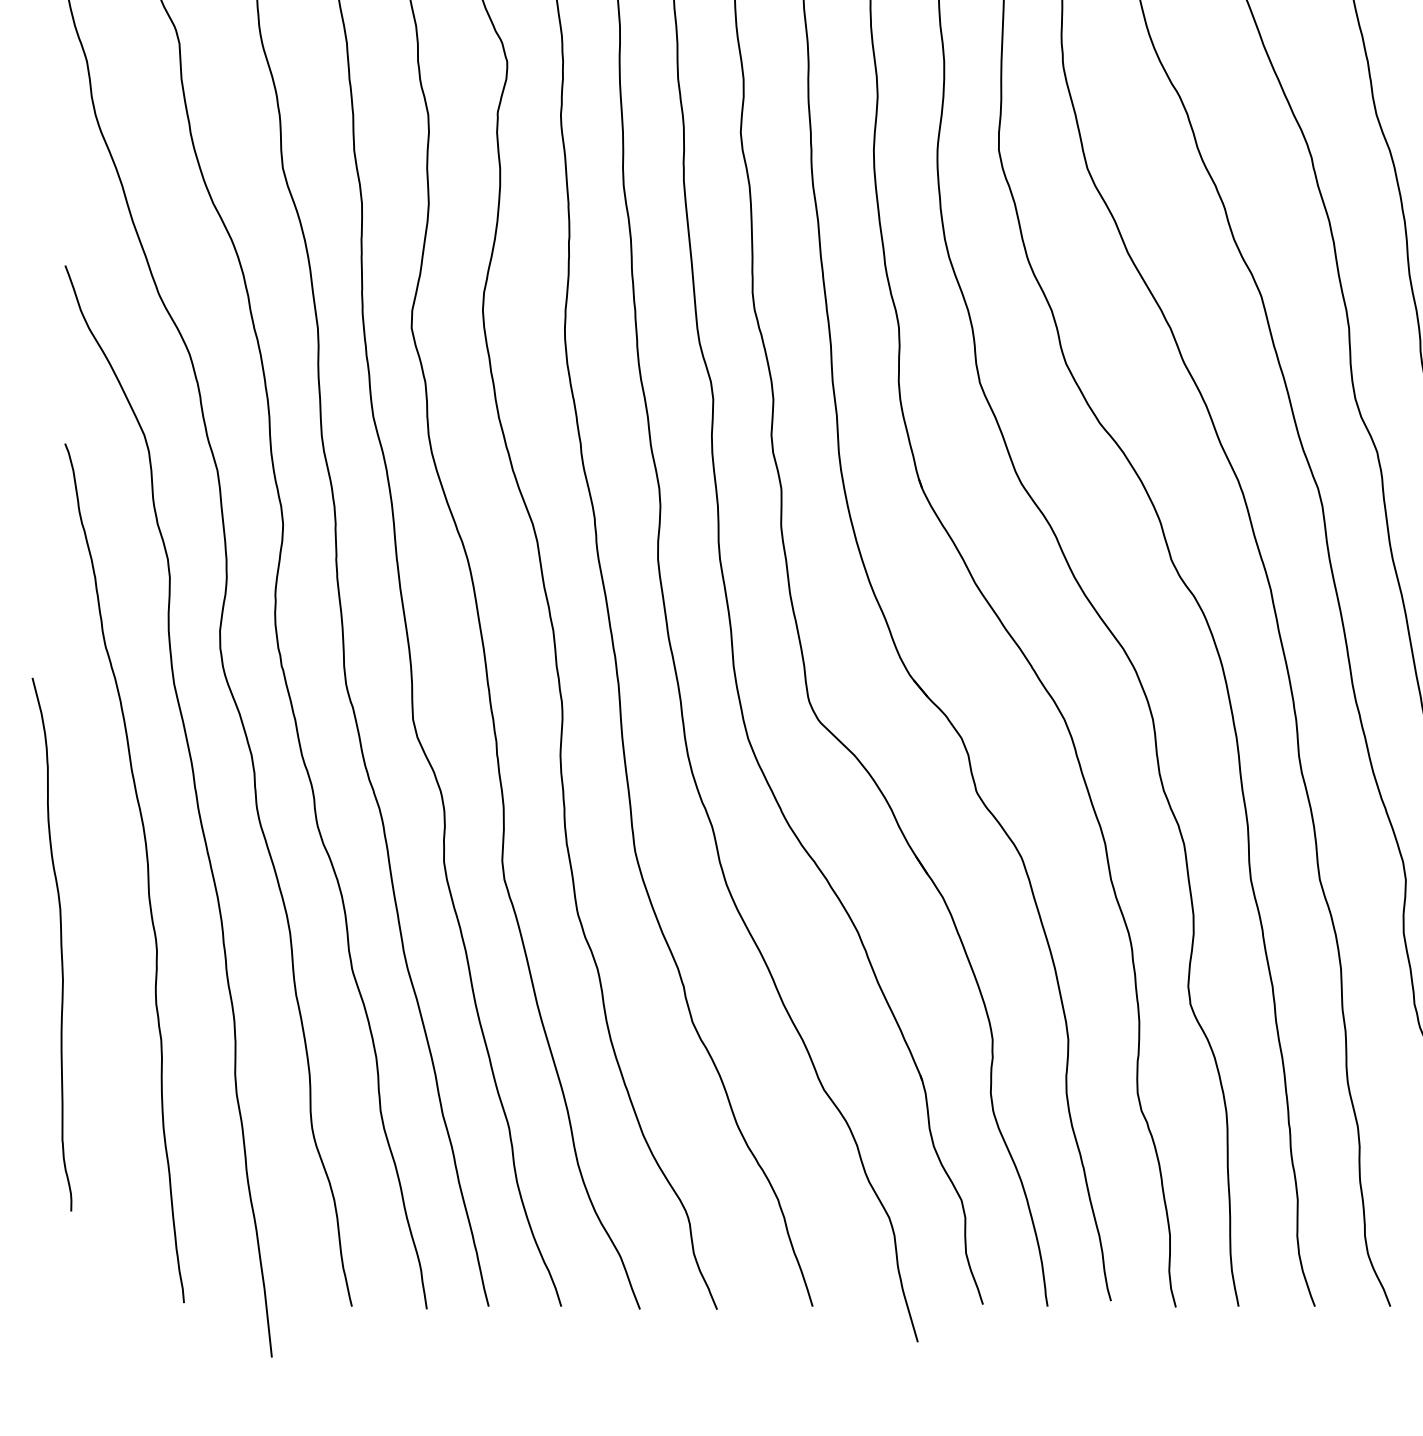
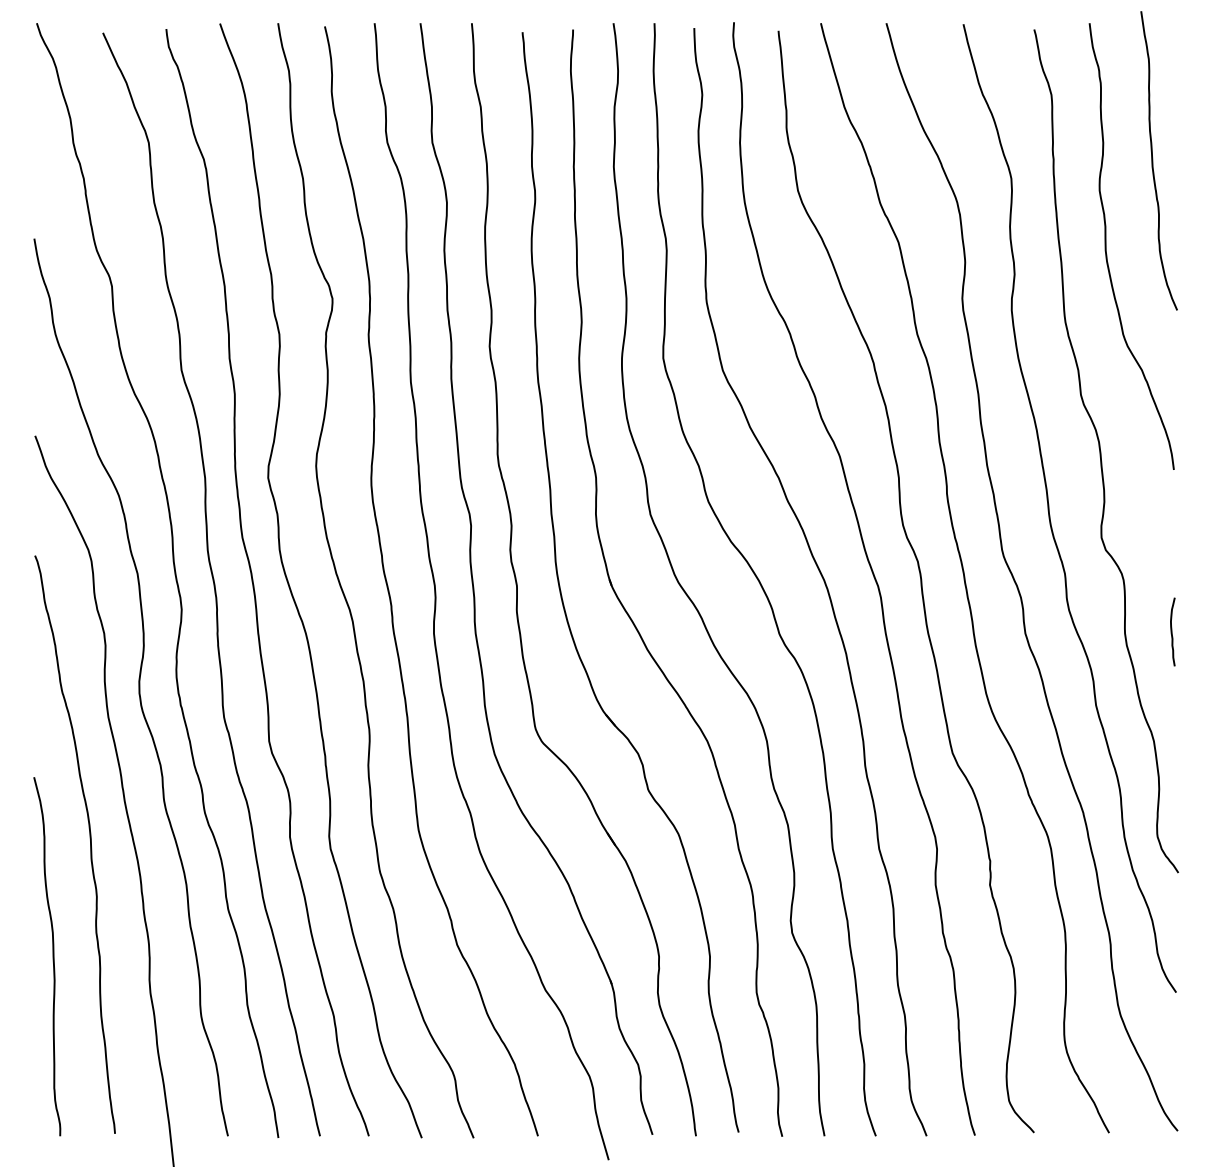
curve: (59, 944) -> (52, 956), moved

